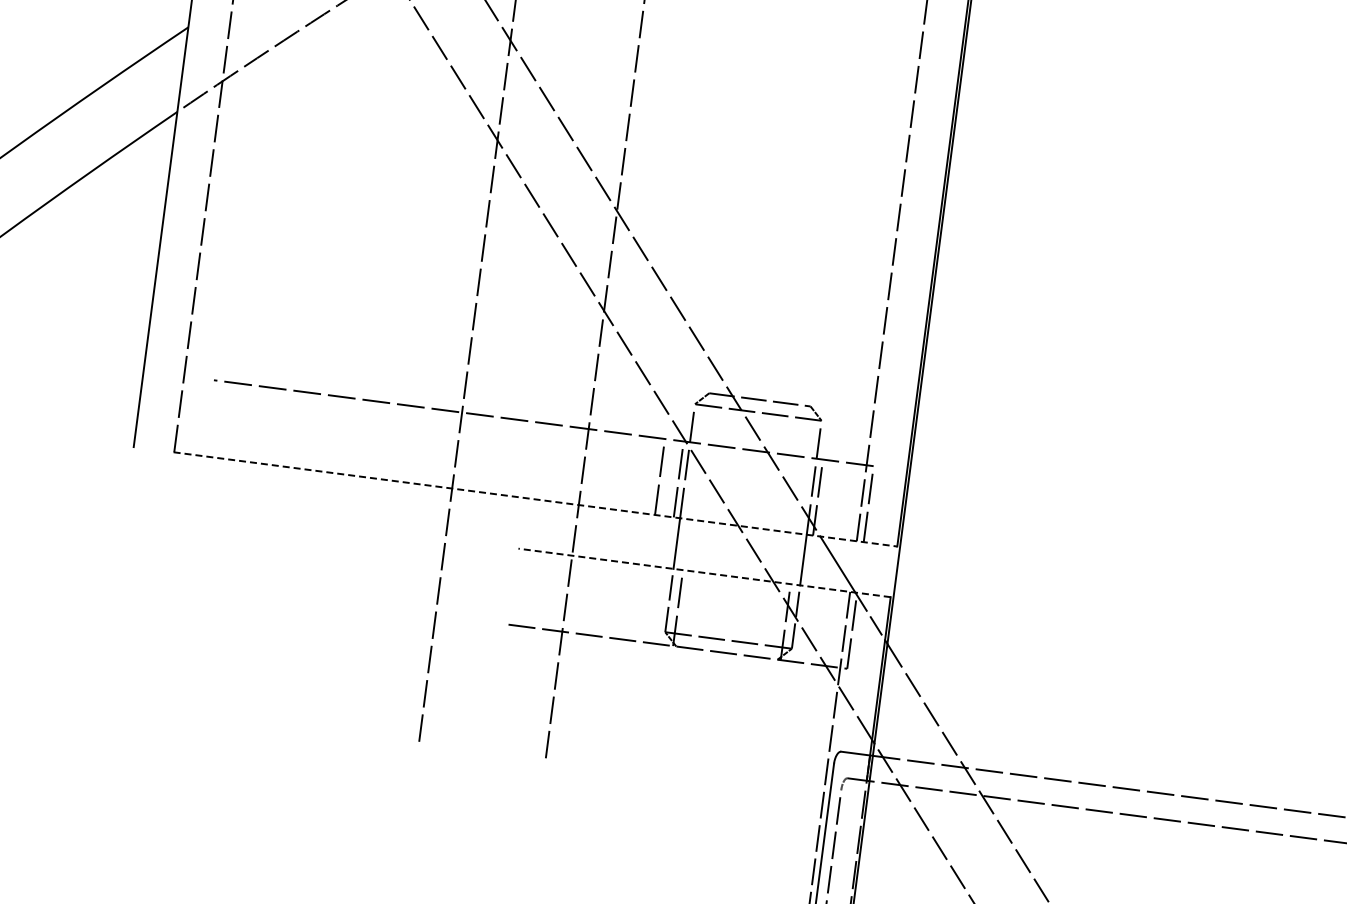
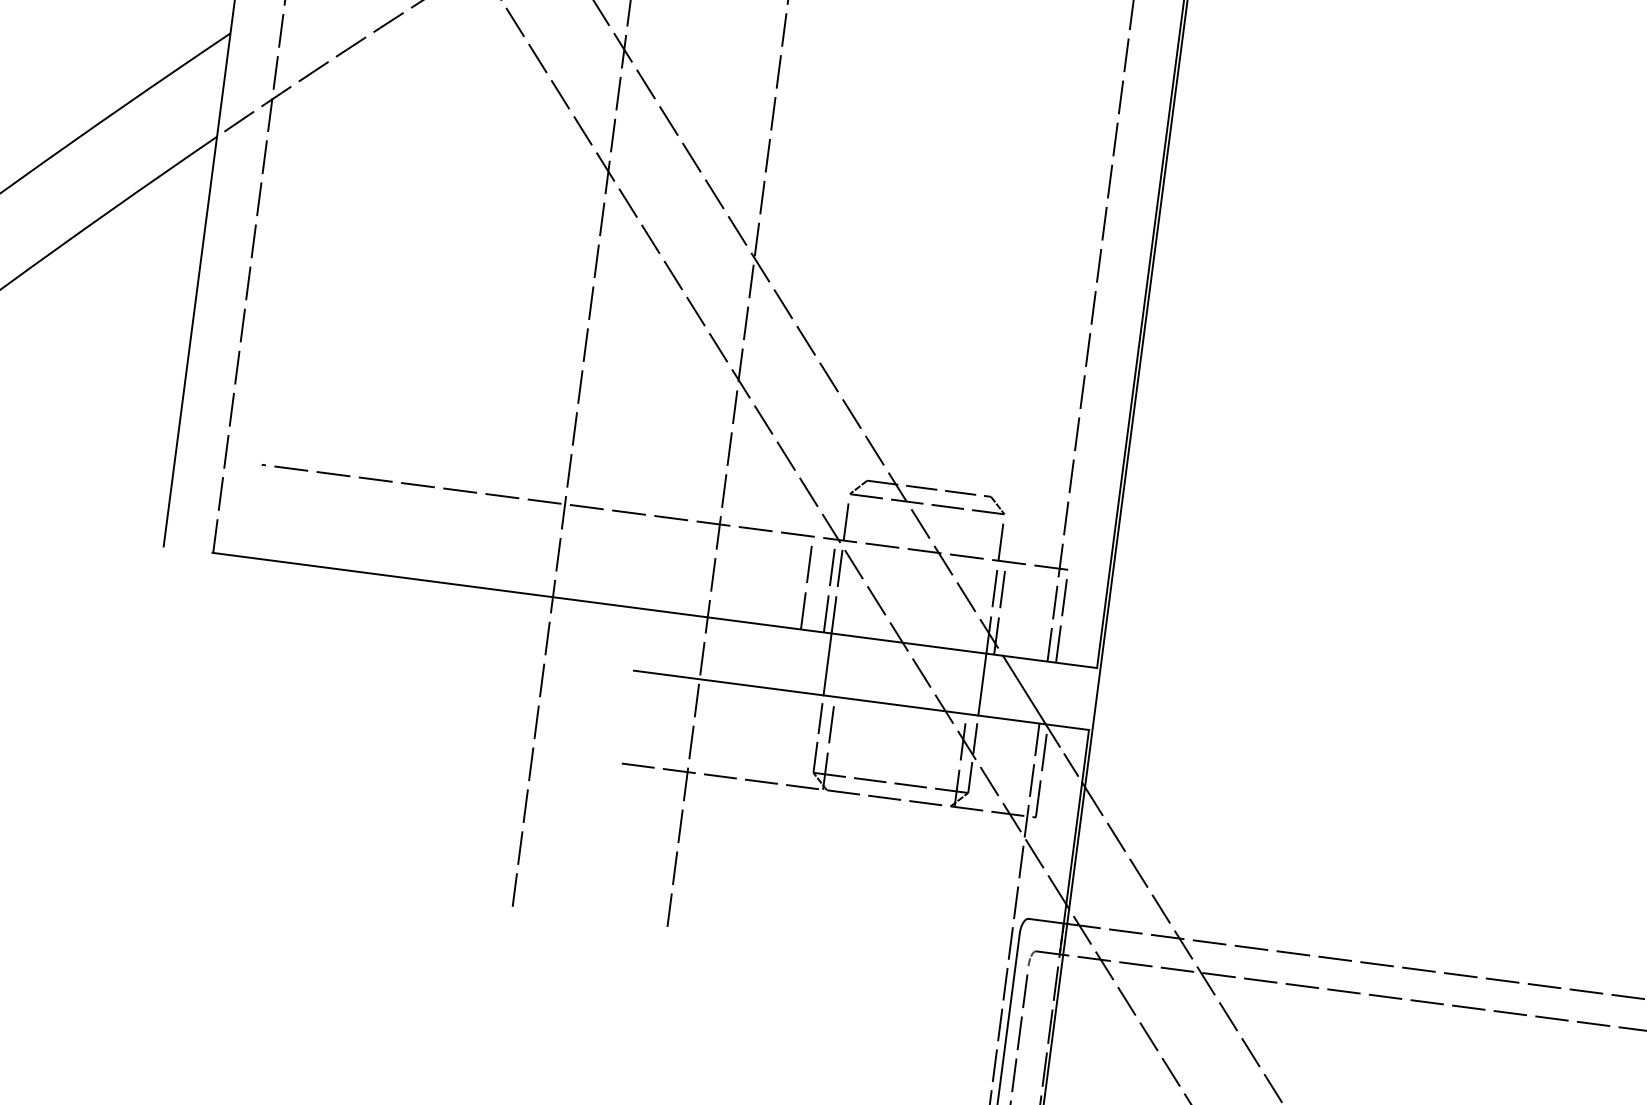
line: (535, 499) -> (654, 610), dashed -> solid
line: (704, 572) -> (861, 699), dashed -> solid

